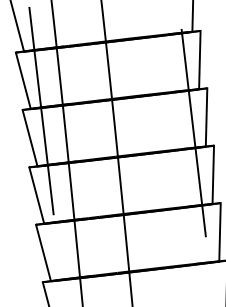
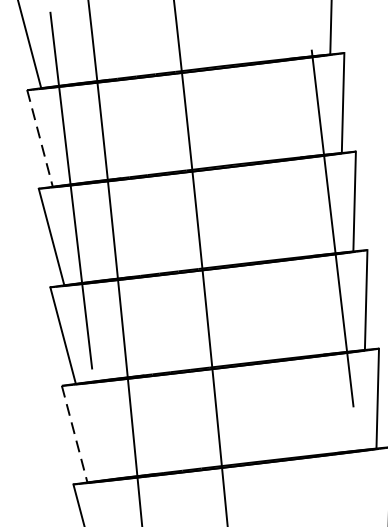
line: (23, 81) -> (40, 139), solid -> dashed
line: (43, 253) -> (74, 435), solid -> dashed

